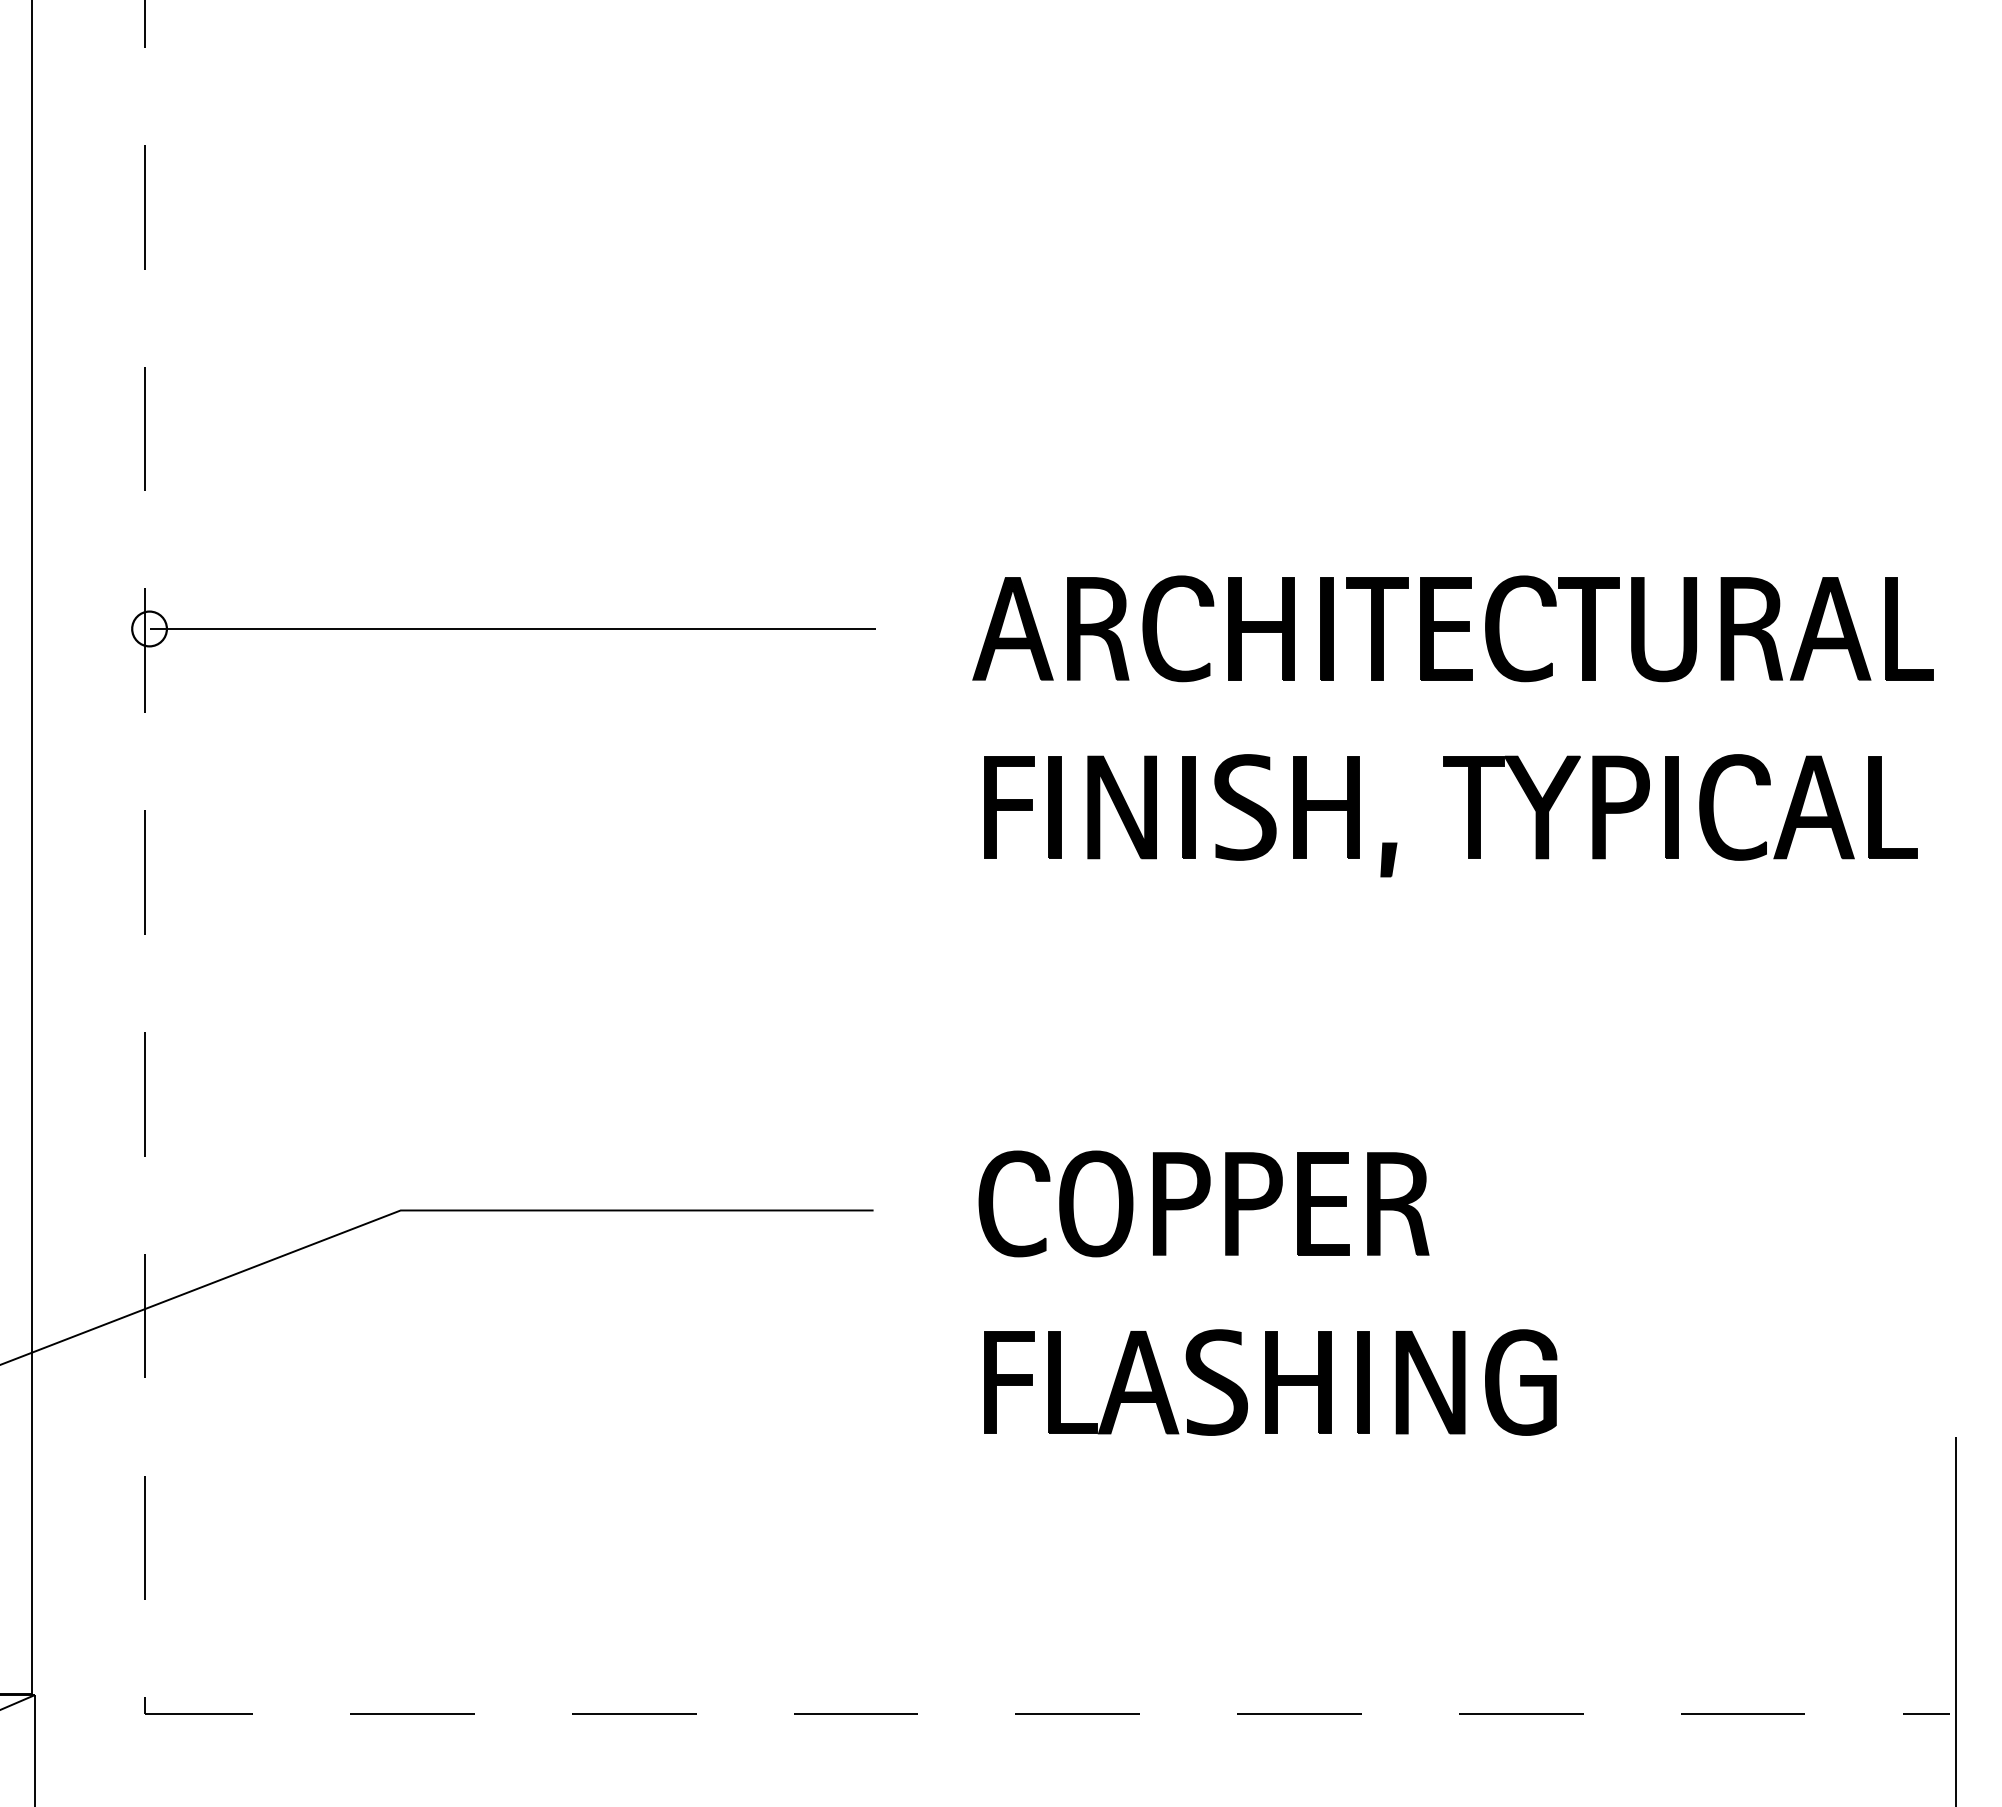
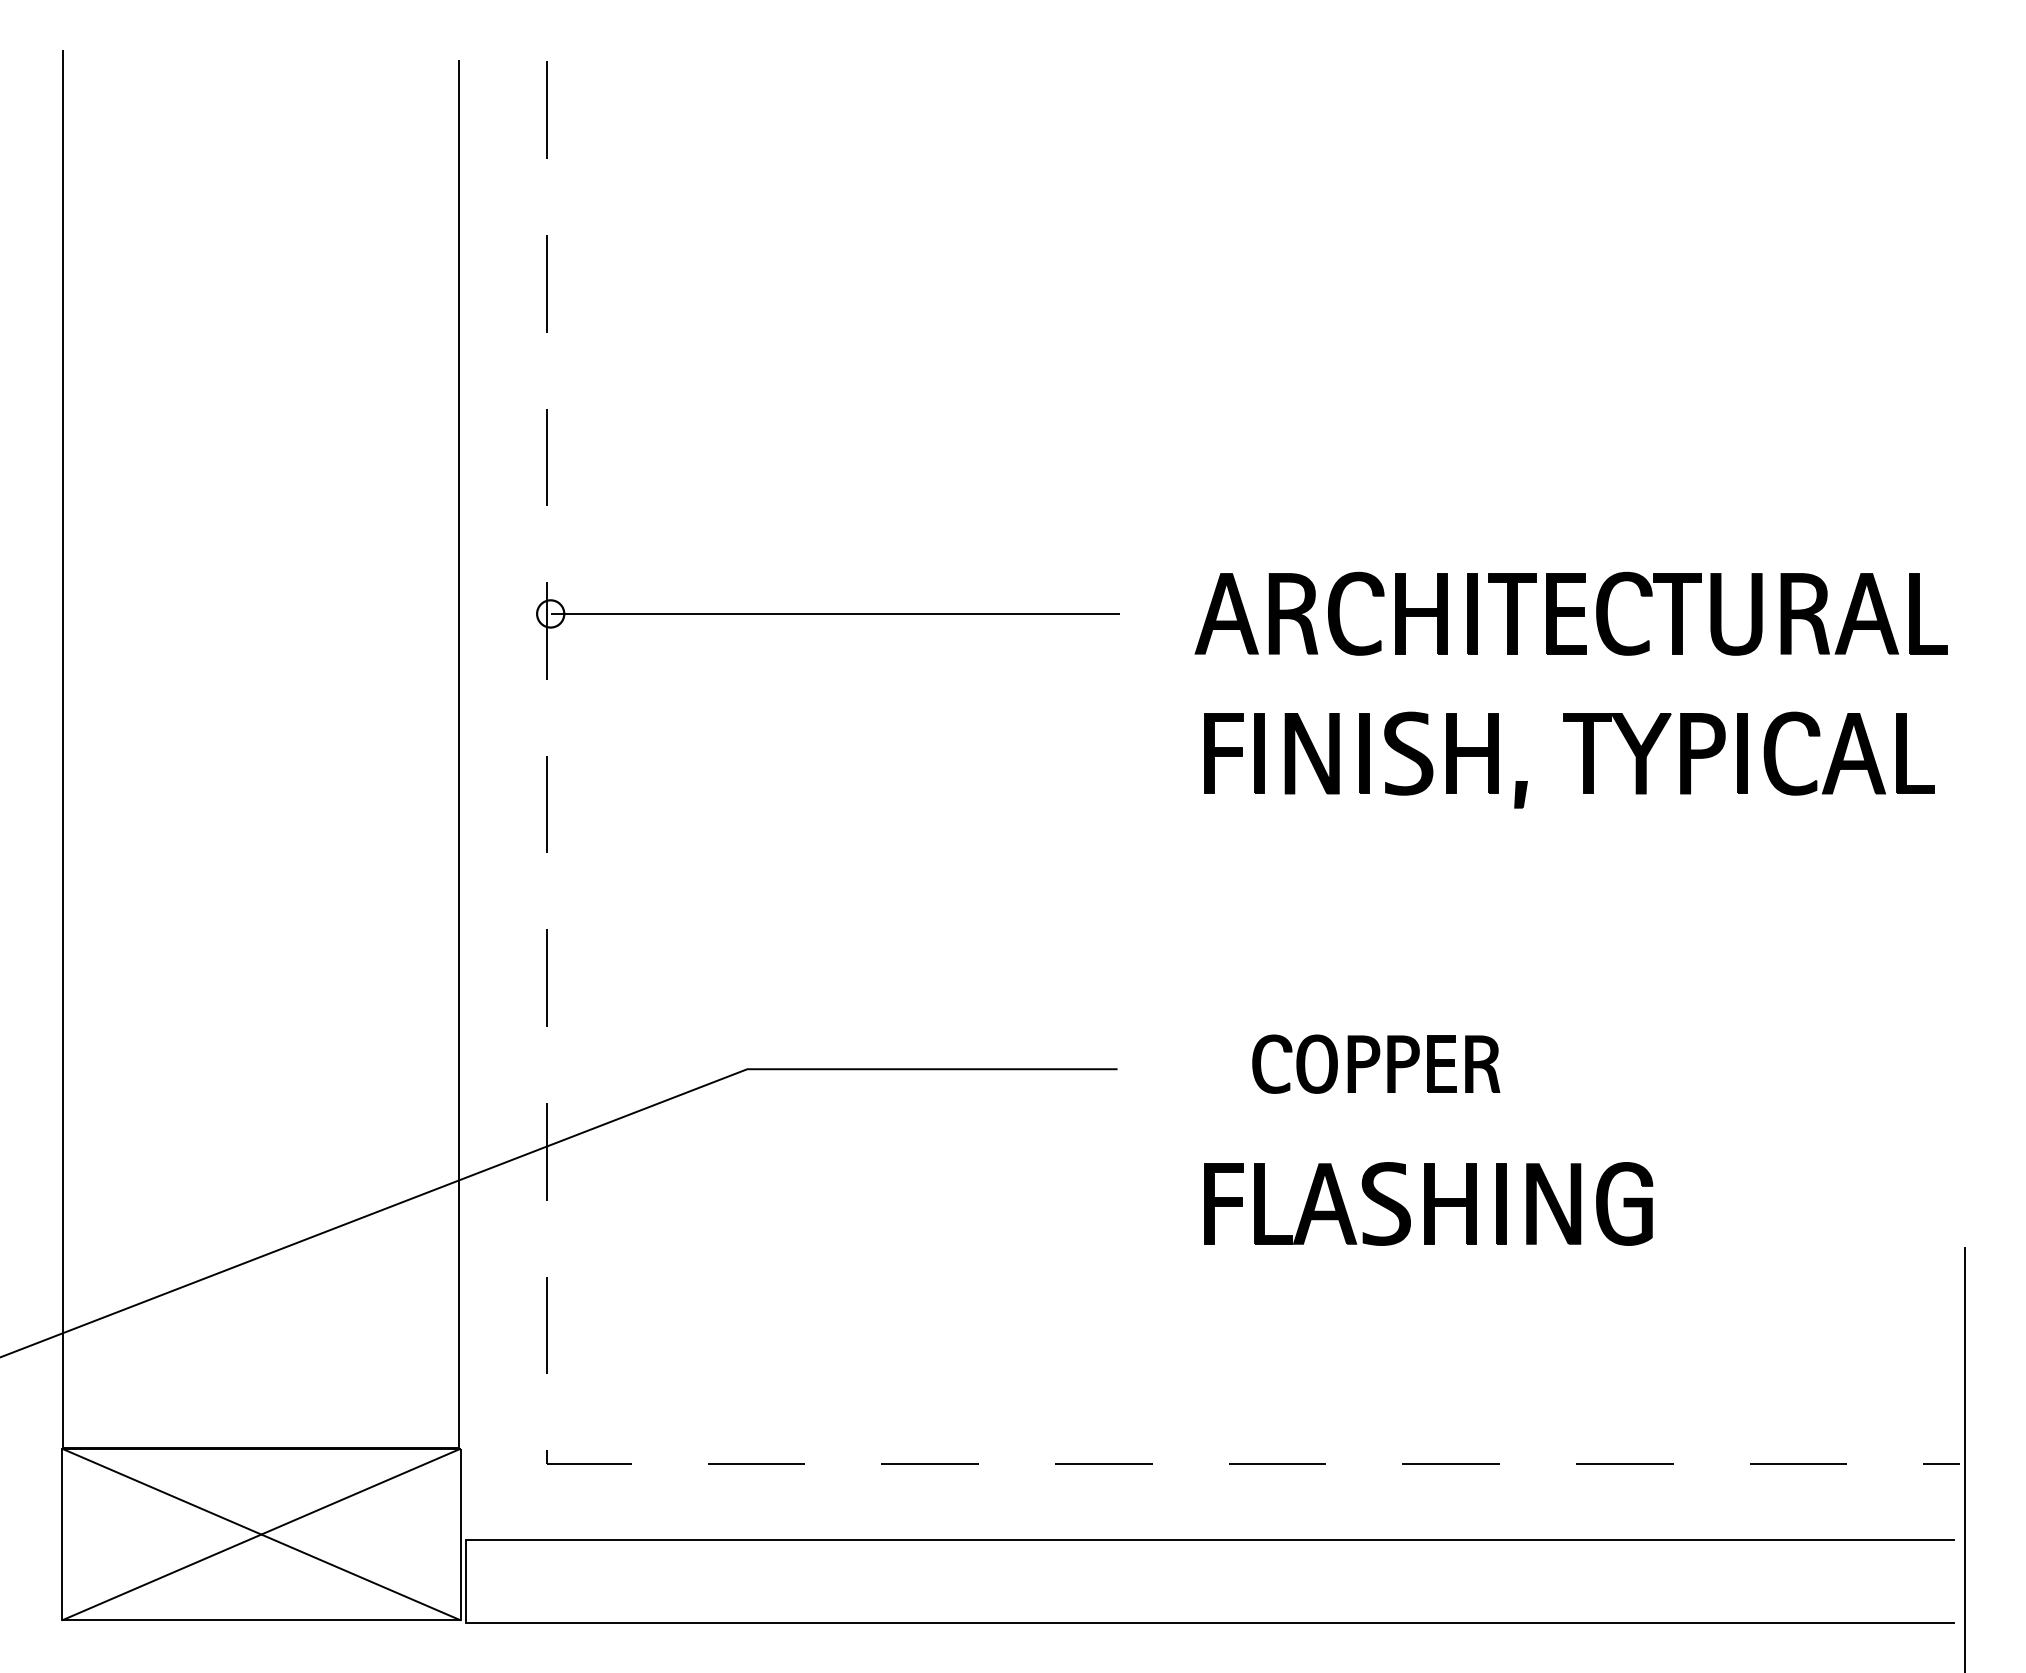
part: (1203, 1204) -> (1375, 1064), size x0.7

